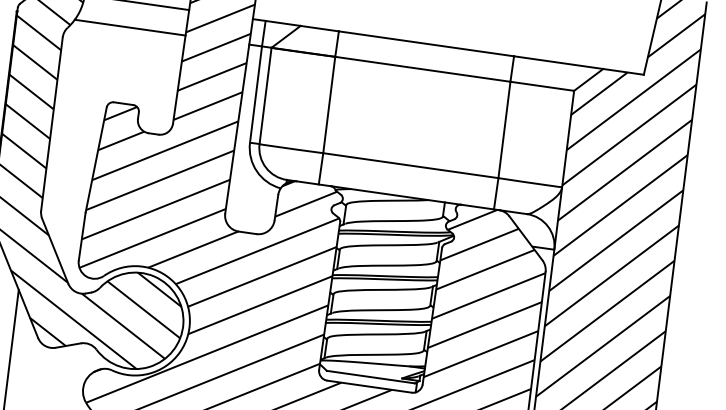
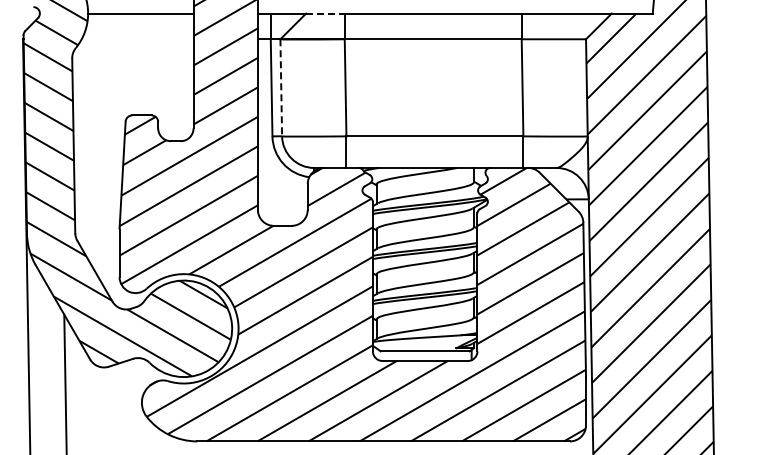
line: (130, 27) -> (137, 39), removed
line: (319, 28) -> (325, 13), solid -> dashed
line: (265, 95) -> (281, 87), solid -> dashed

